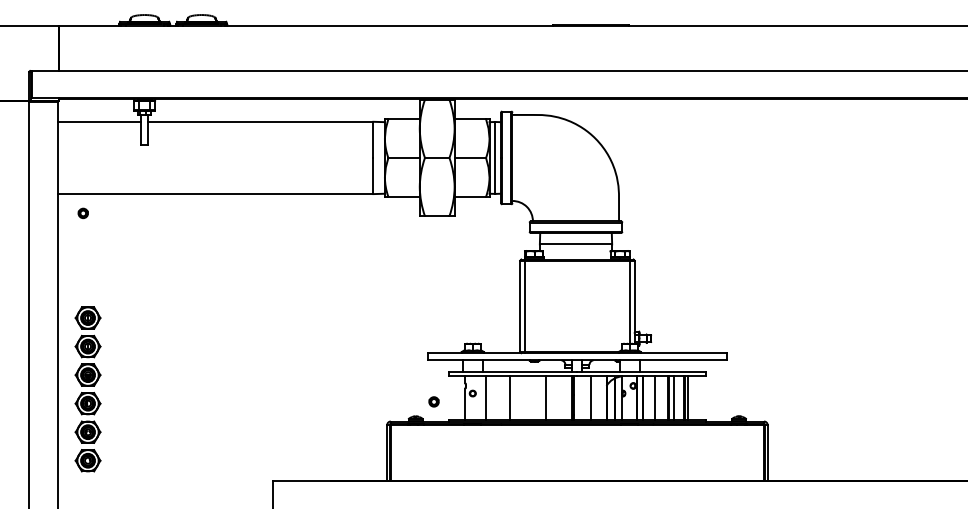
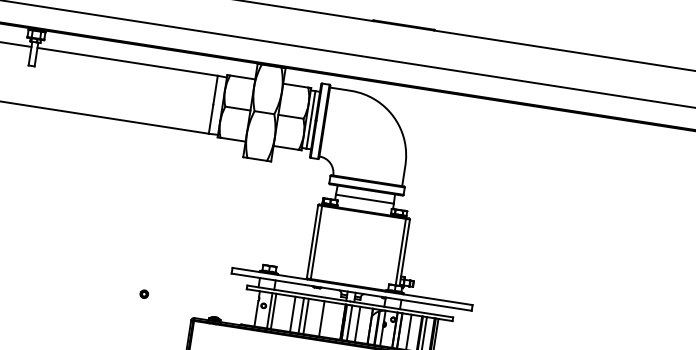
line: (481, 398) -> (270, 310), added
line: (520, 398) -> (301, 315), added
line: (526, 398) -> (306, 316), added
line: (580, 398) -> (349, 323), added
part: (433, 401) -> (143, 293), moved

